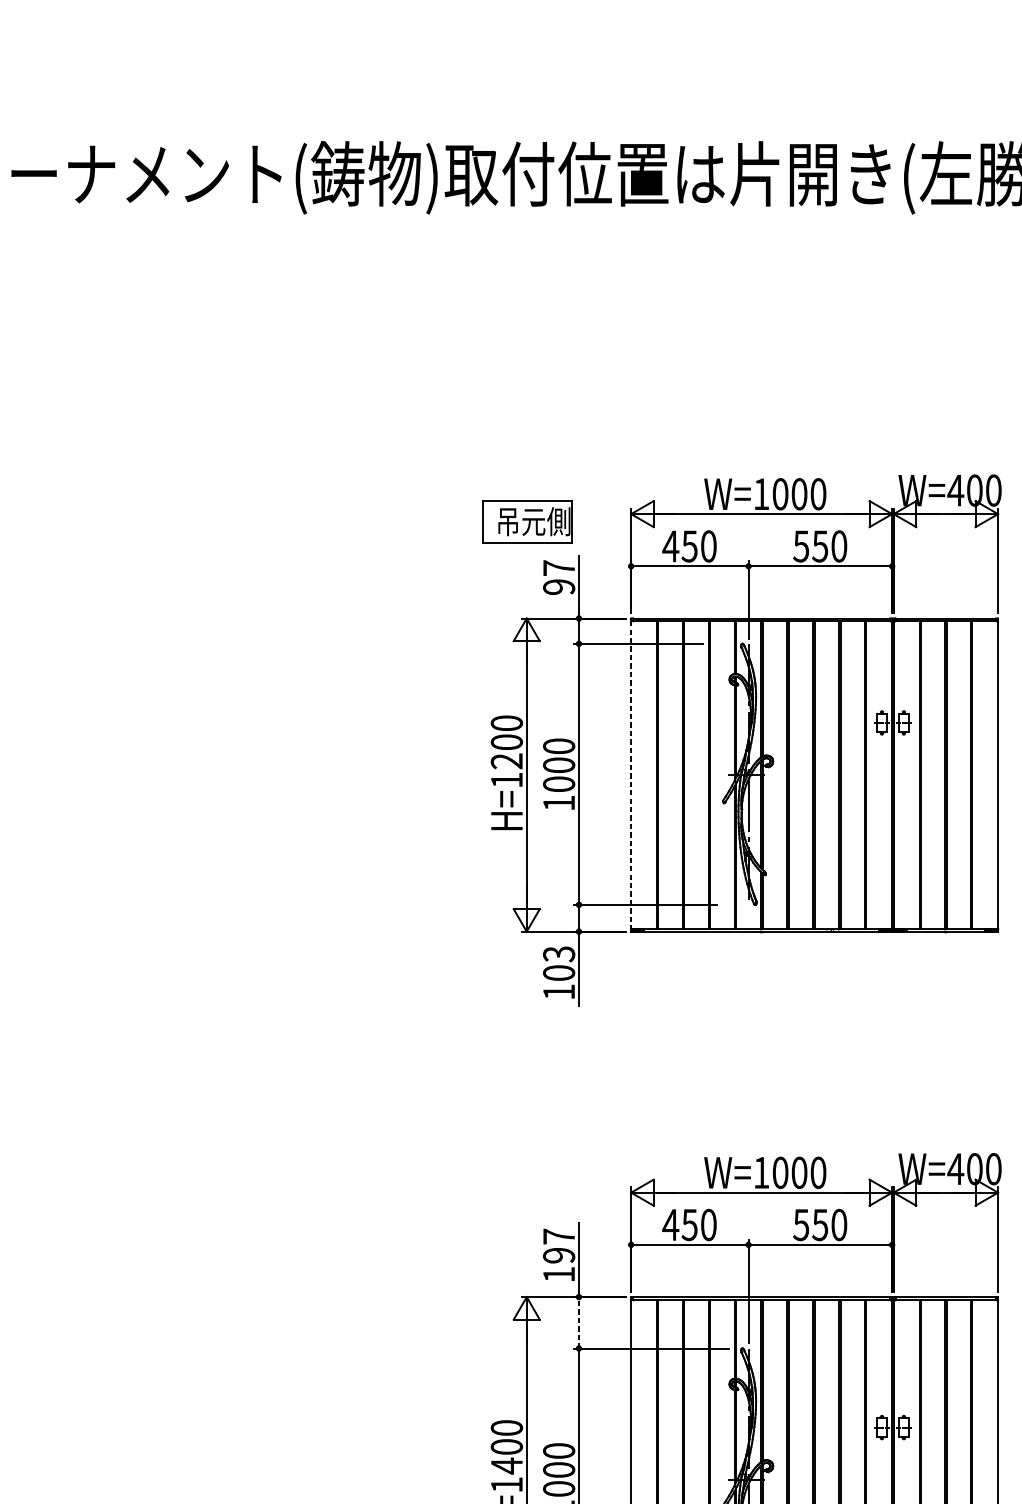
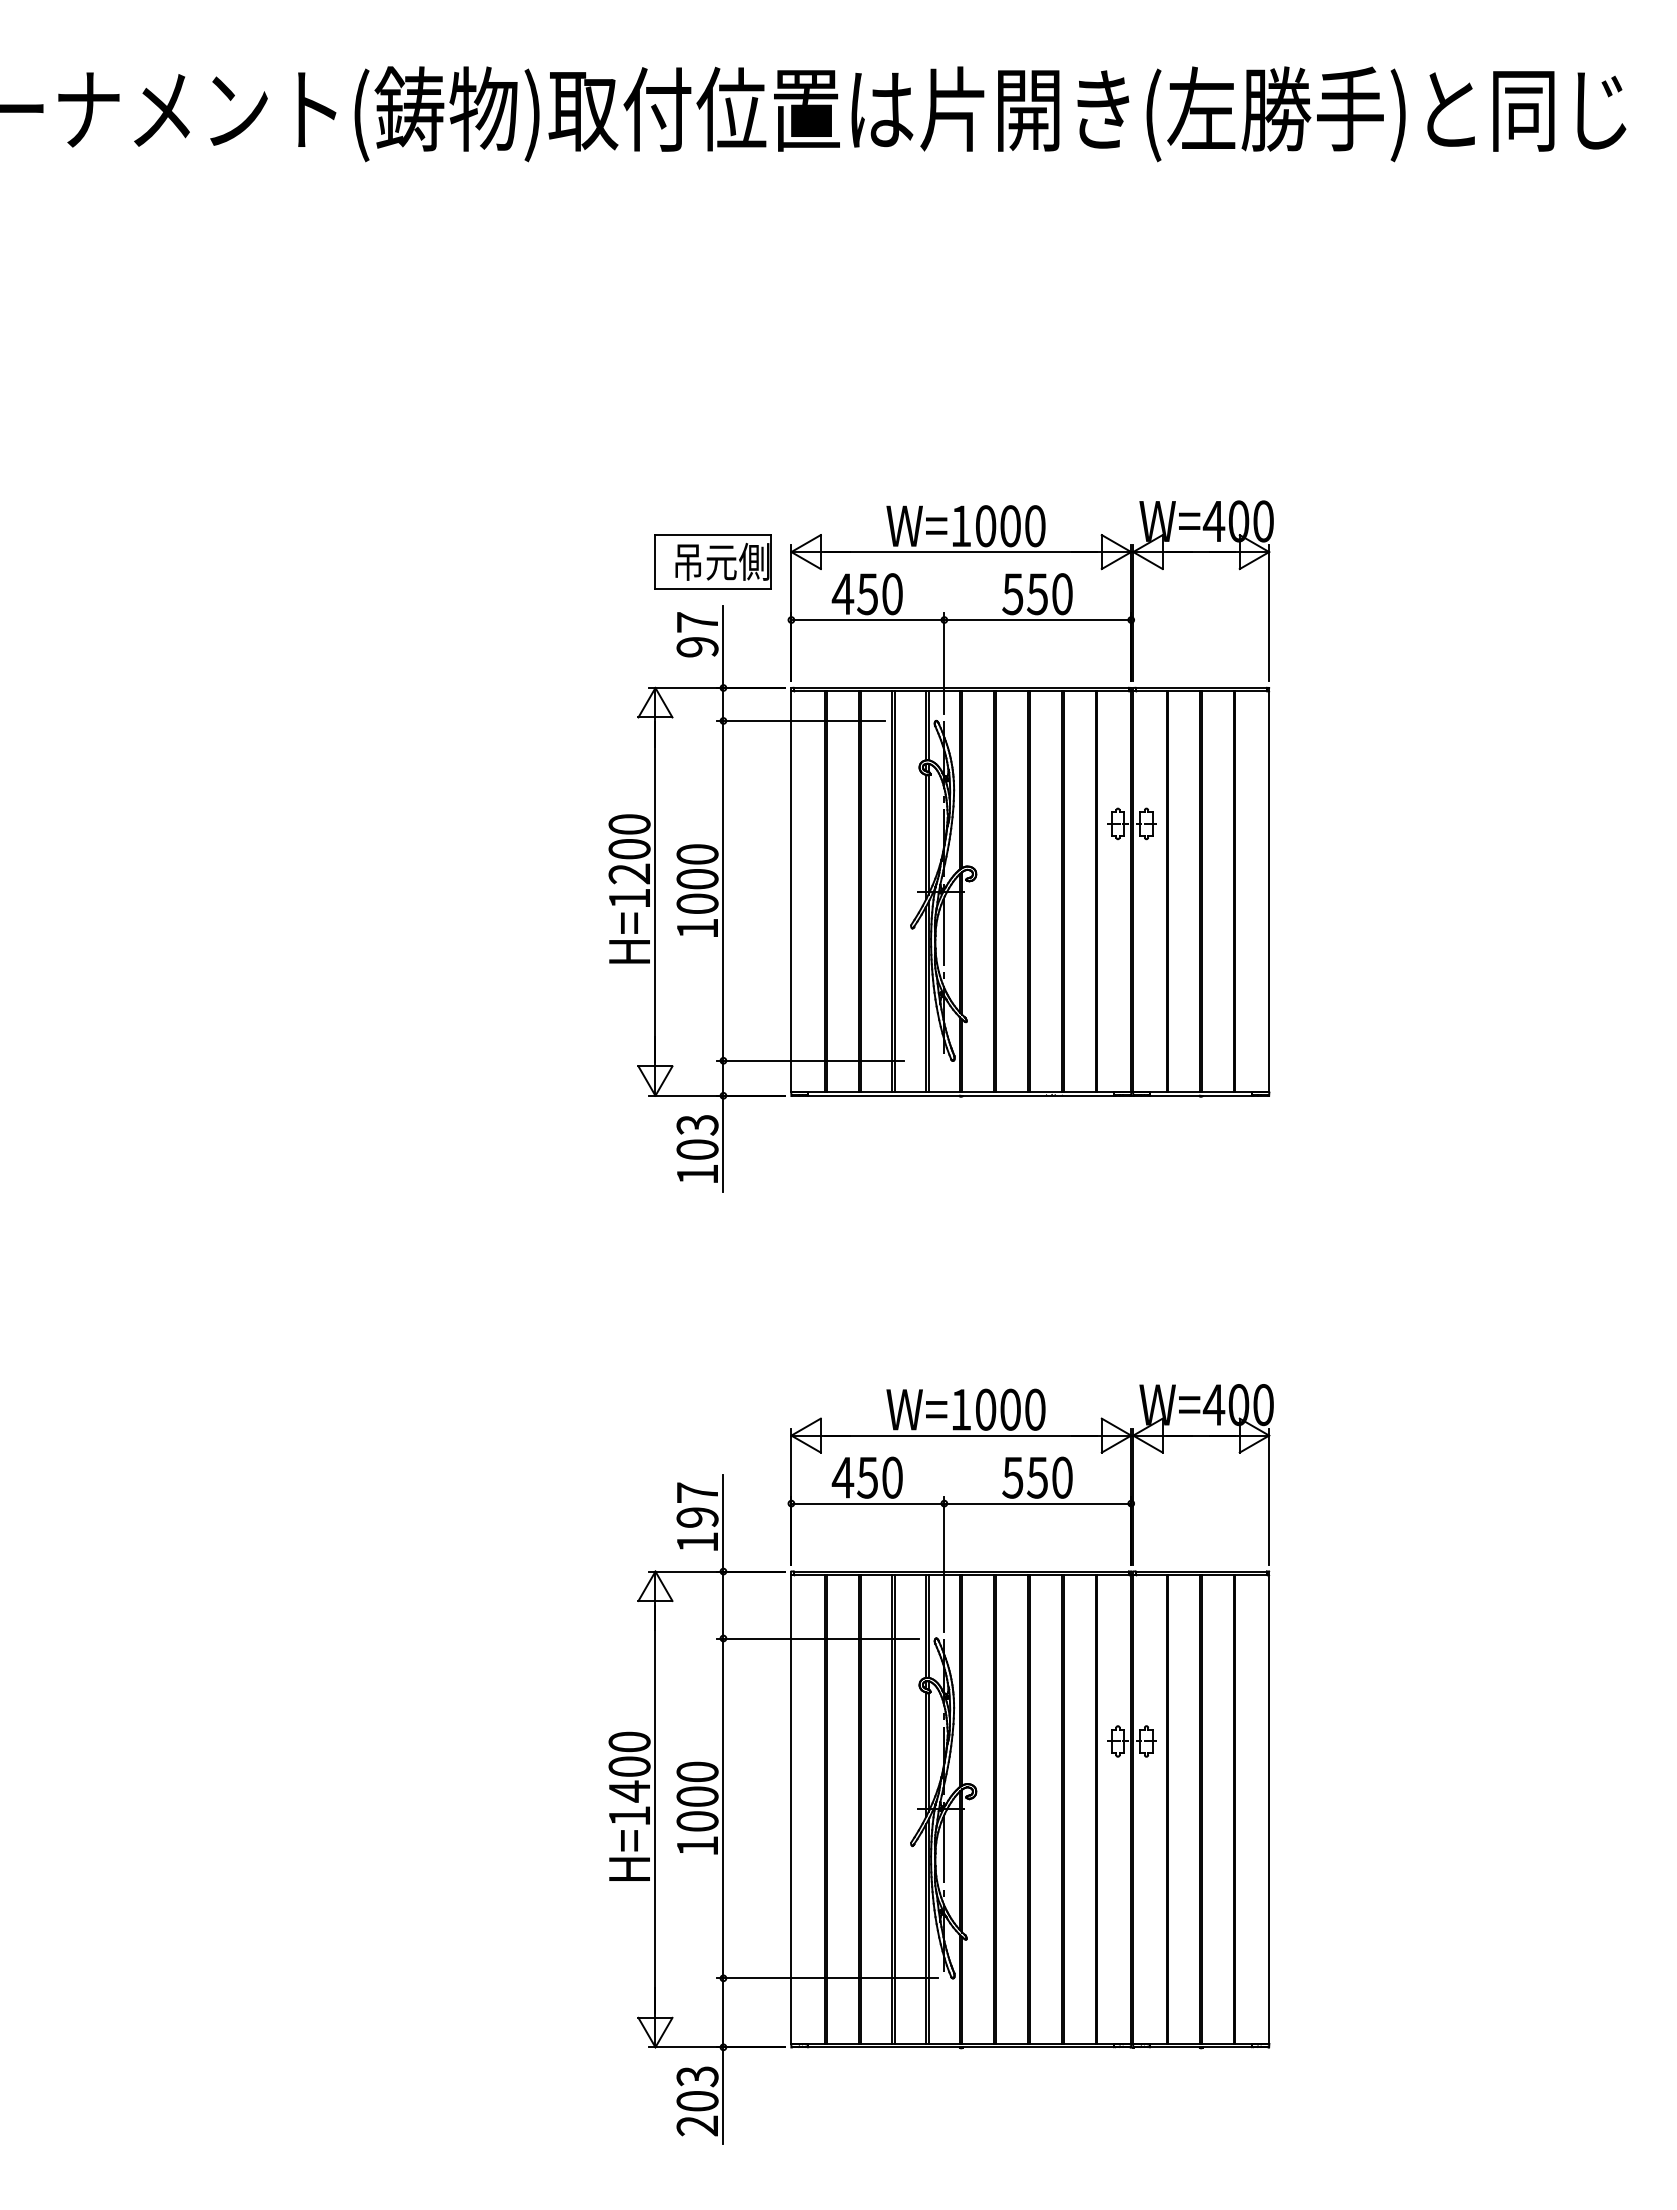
part: (526, 521) -> (712, 561), moved
line: (631, 775) -> (791, 892), dashed -> solid
line: (579, 1322) -> (723, 1604), dashed -> solid

